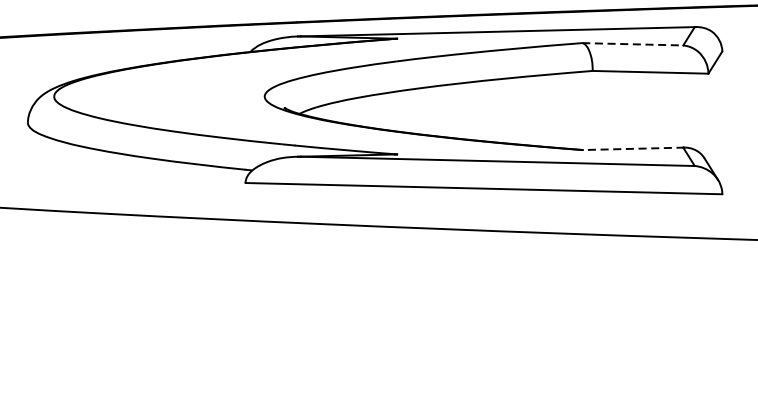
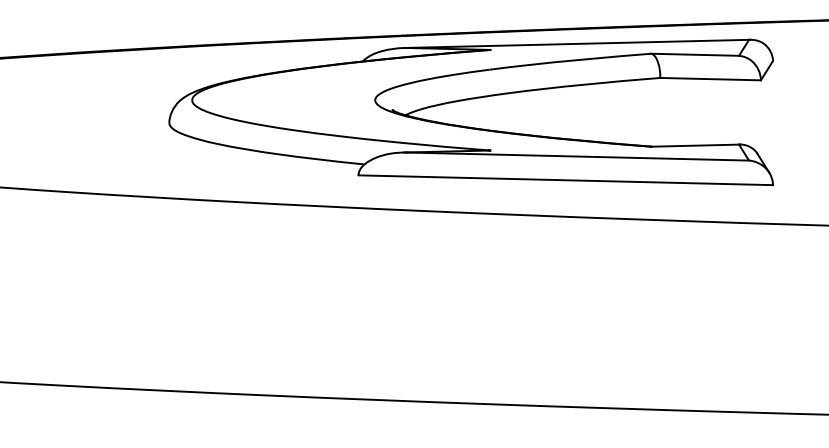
line: (633, 43) -> (695, 54), dashed -> solid
line: (633, 148) -> (695, 145), dashed -> solid

